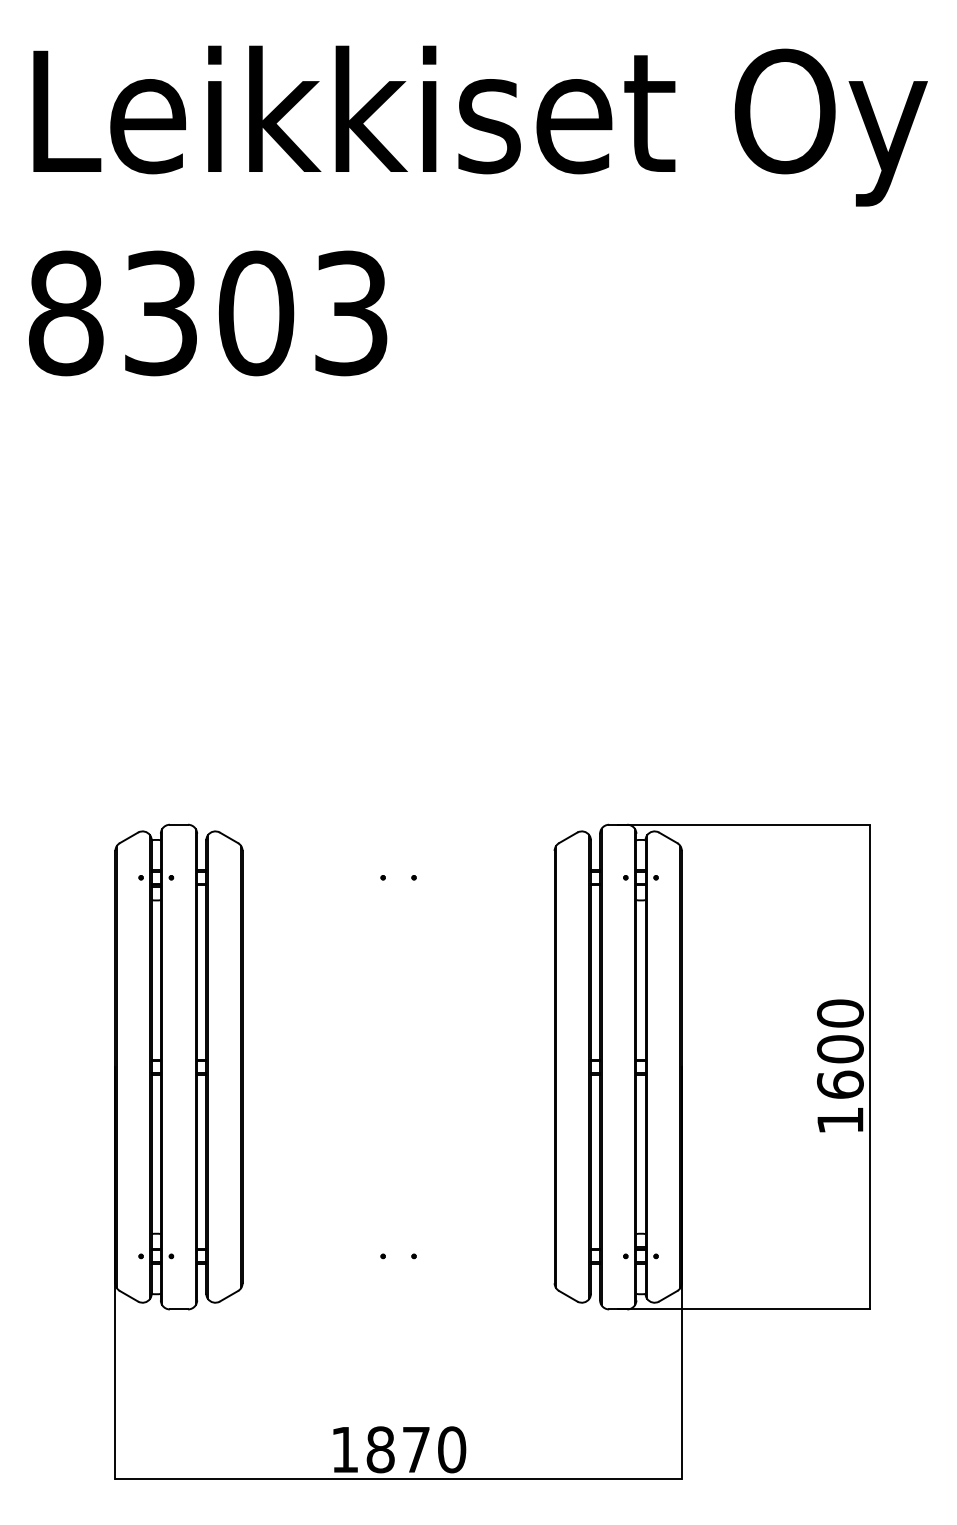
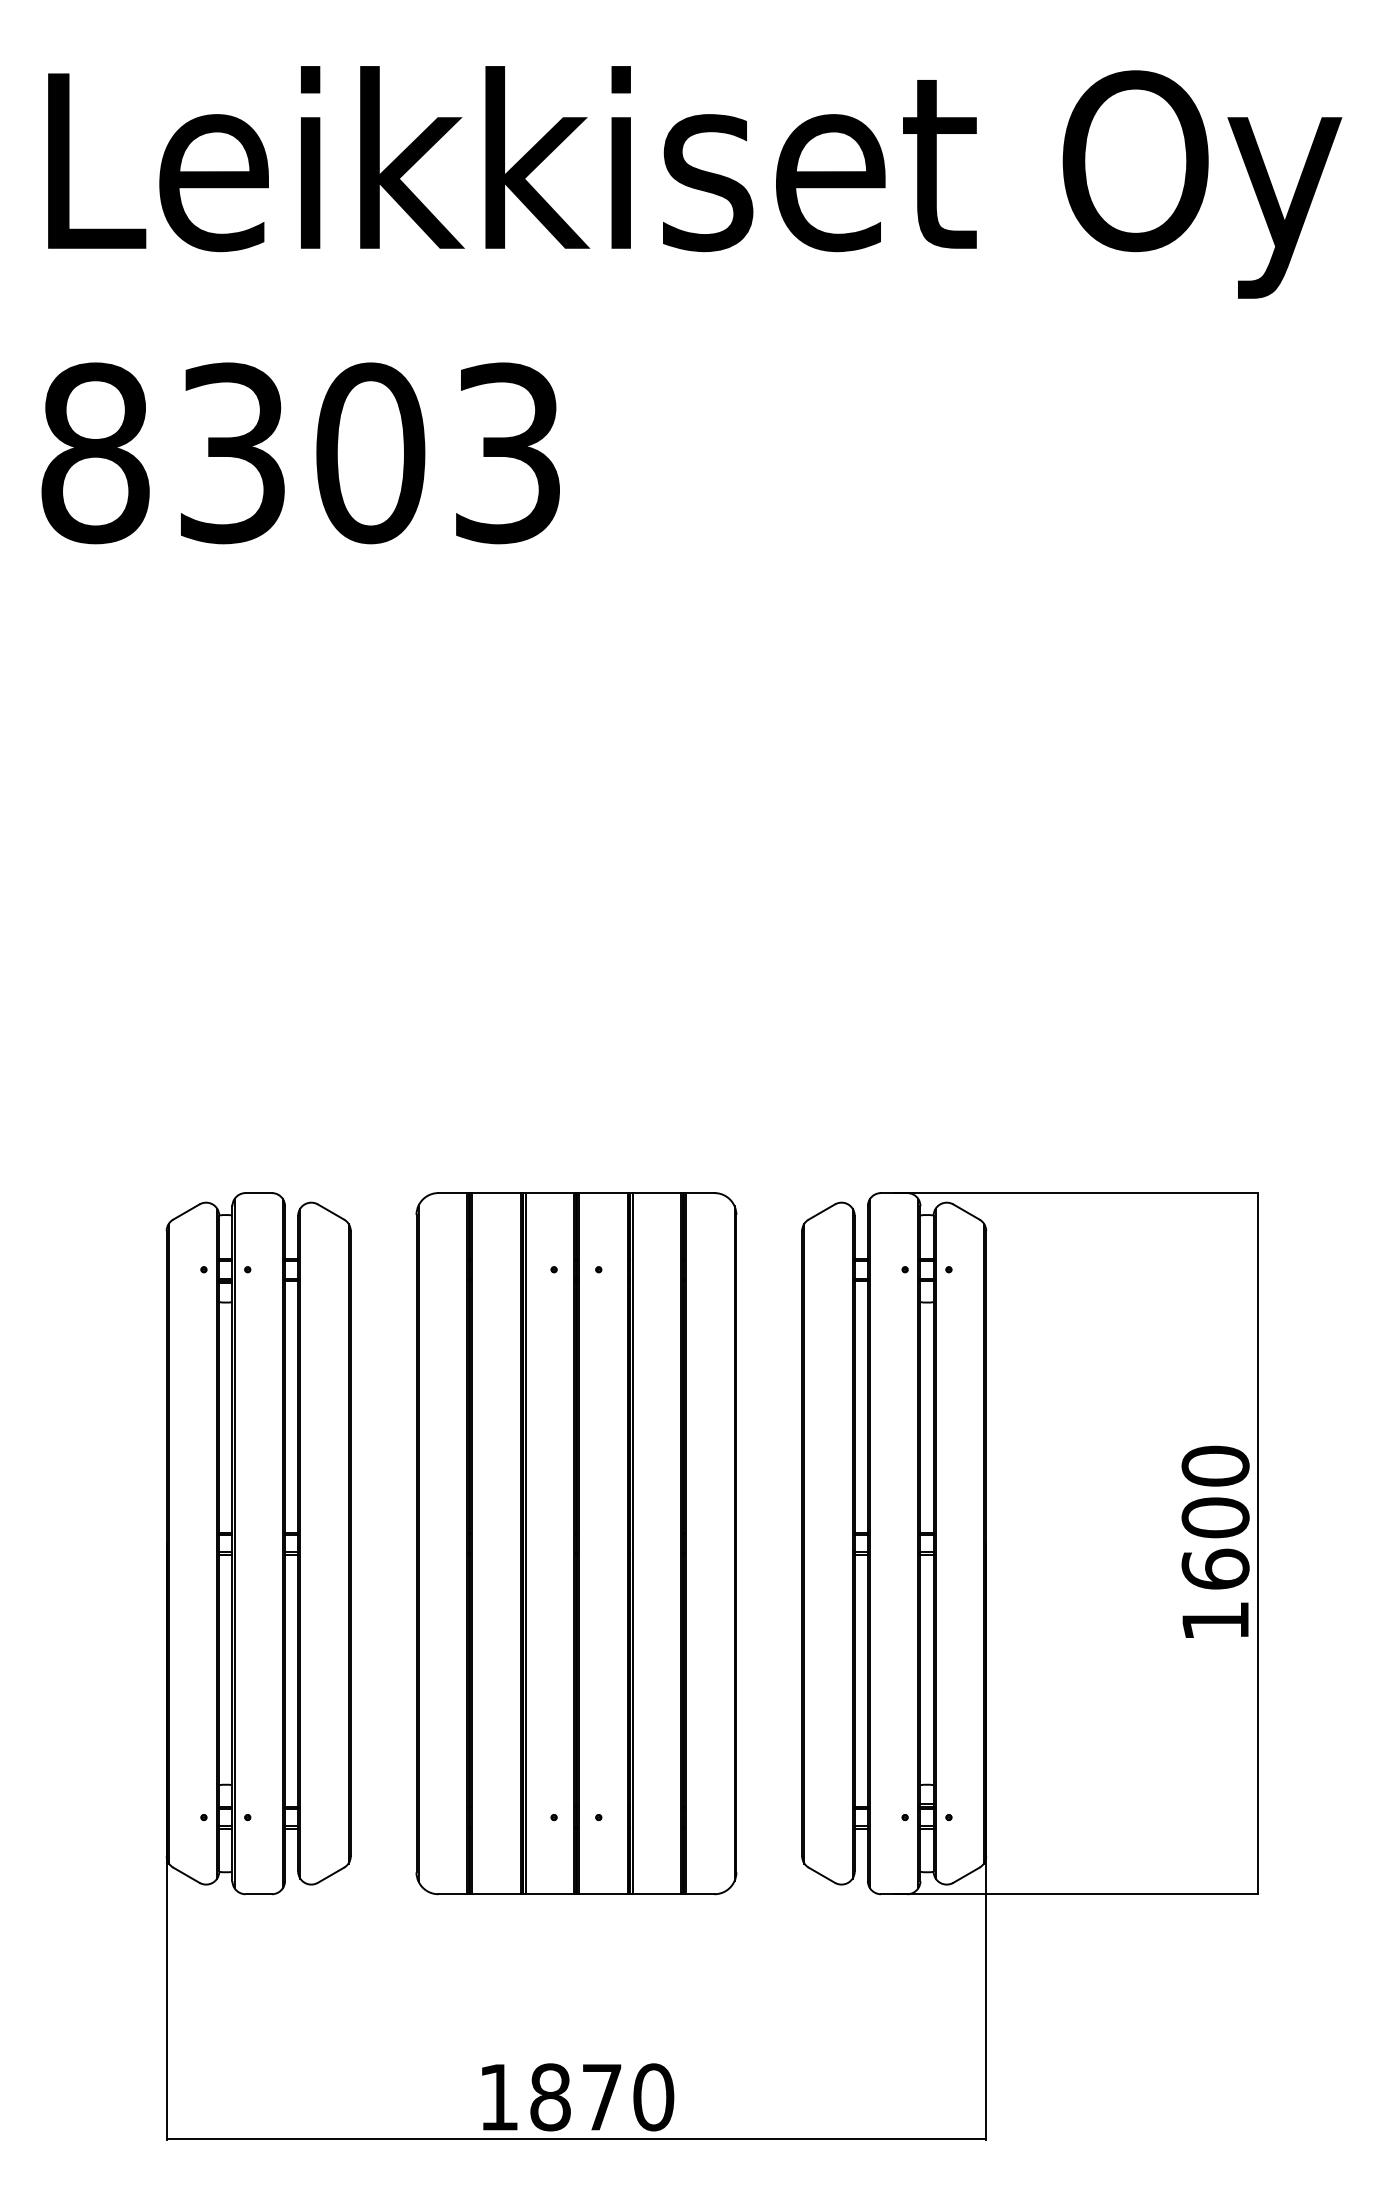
part: (398, 1066) -> (576, 1542), added

